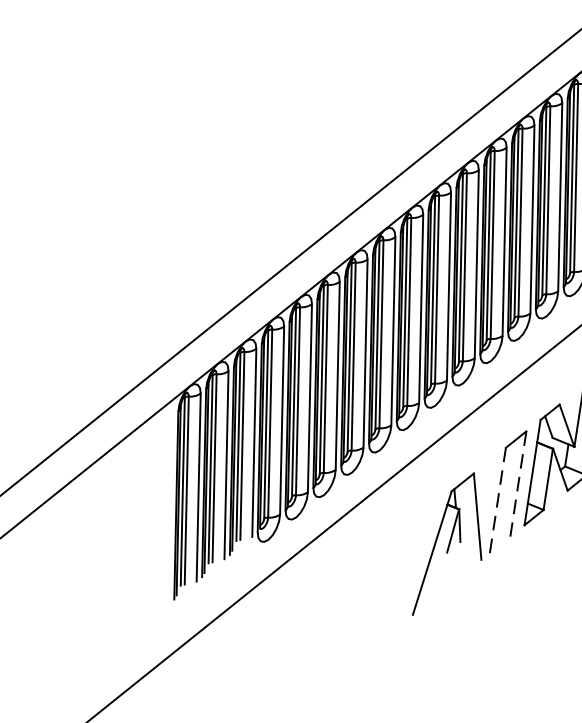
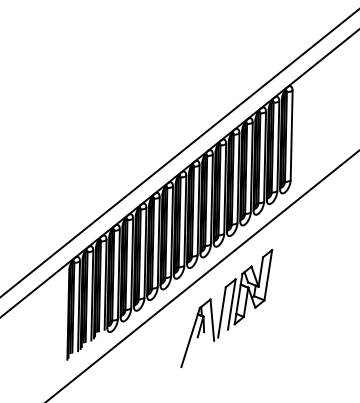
line: (517, 486) -> (231, 305), dashed -> solid
line: (498, 498) -> (222, 311), dashed -> solid

